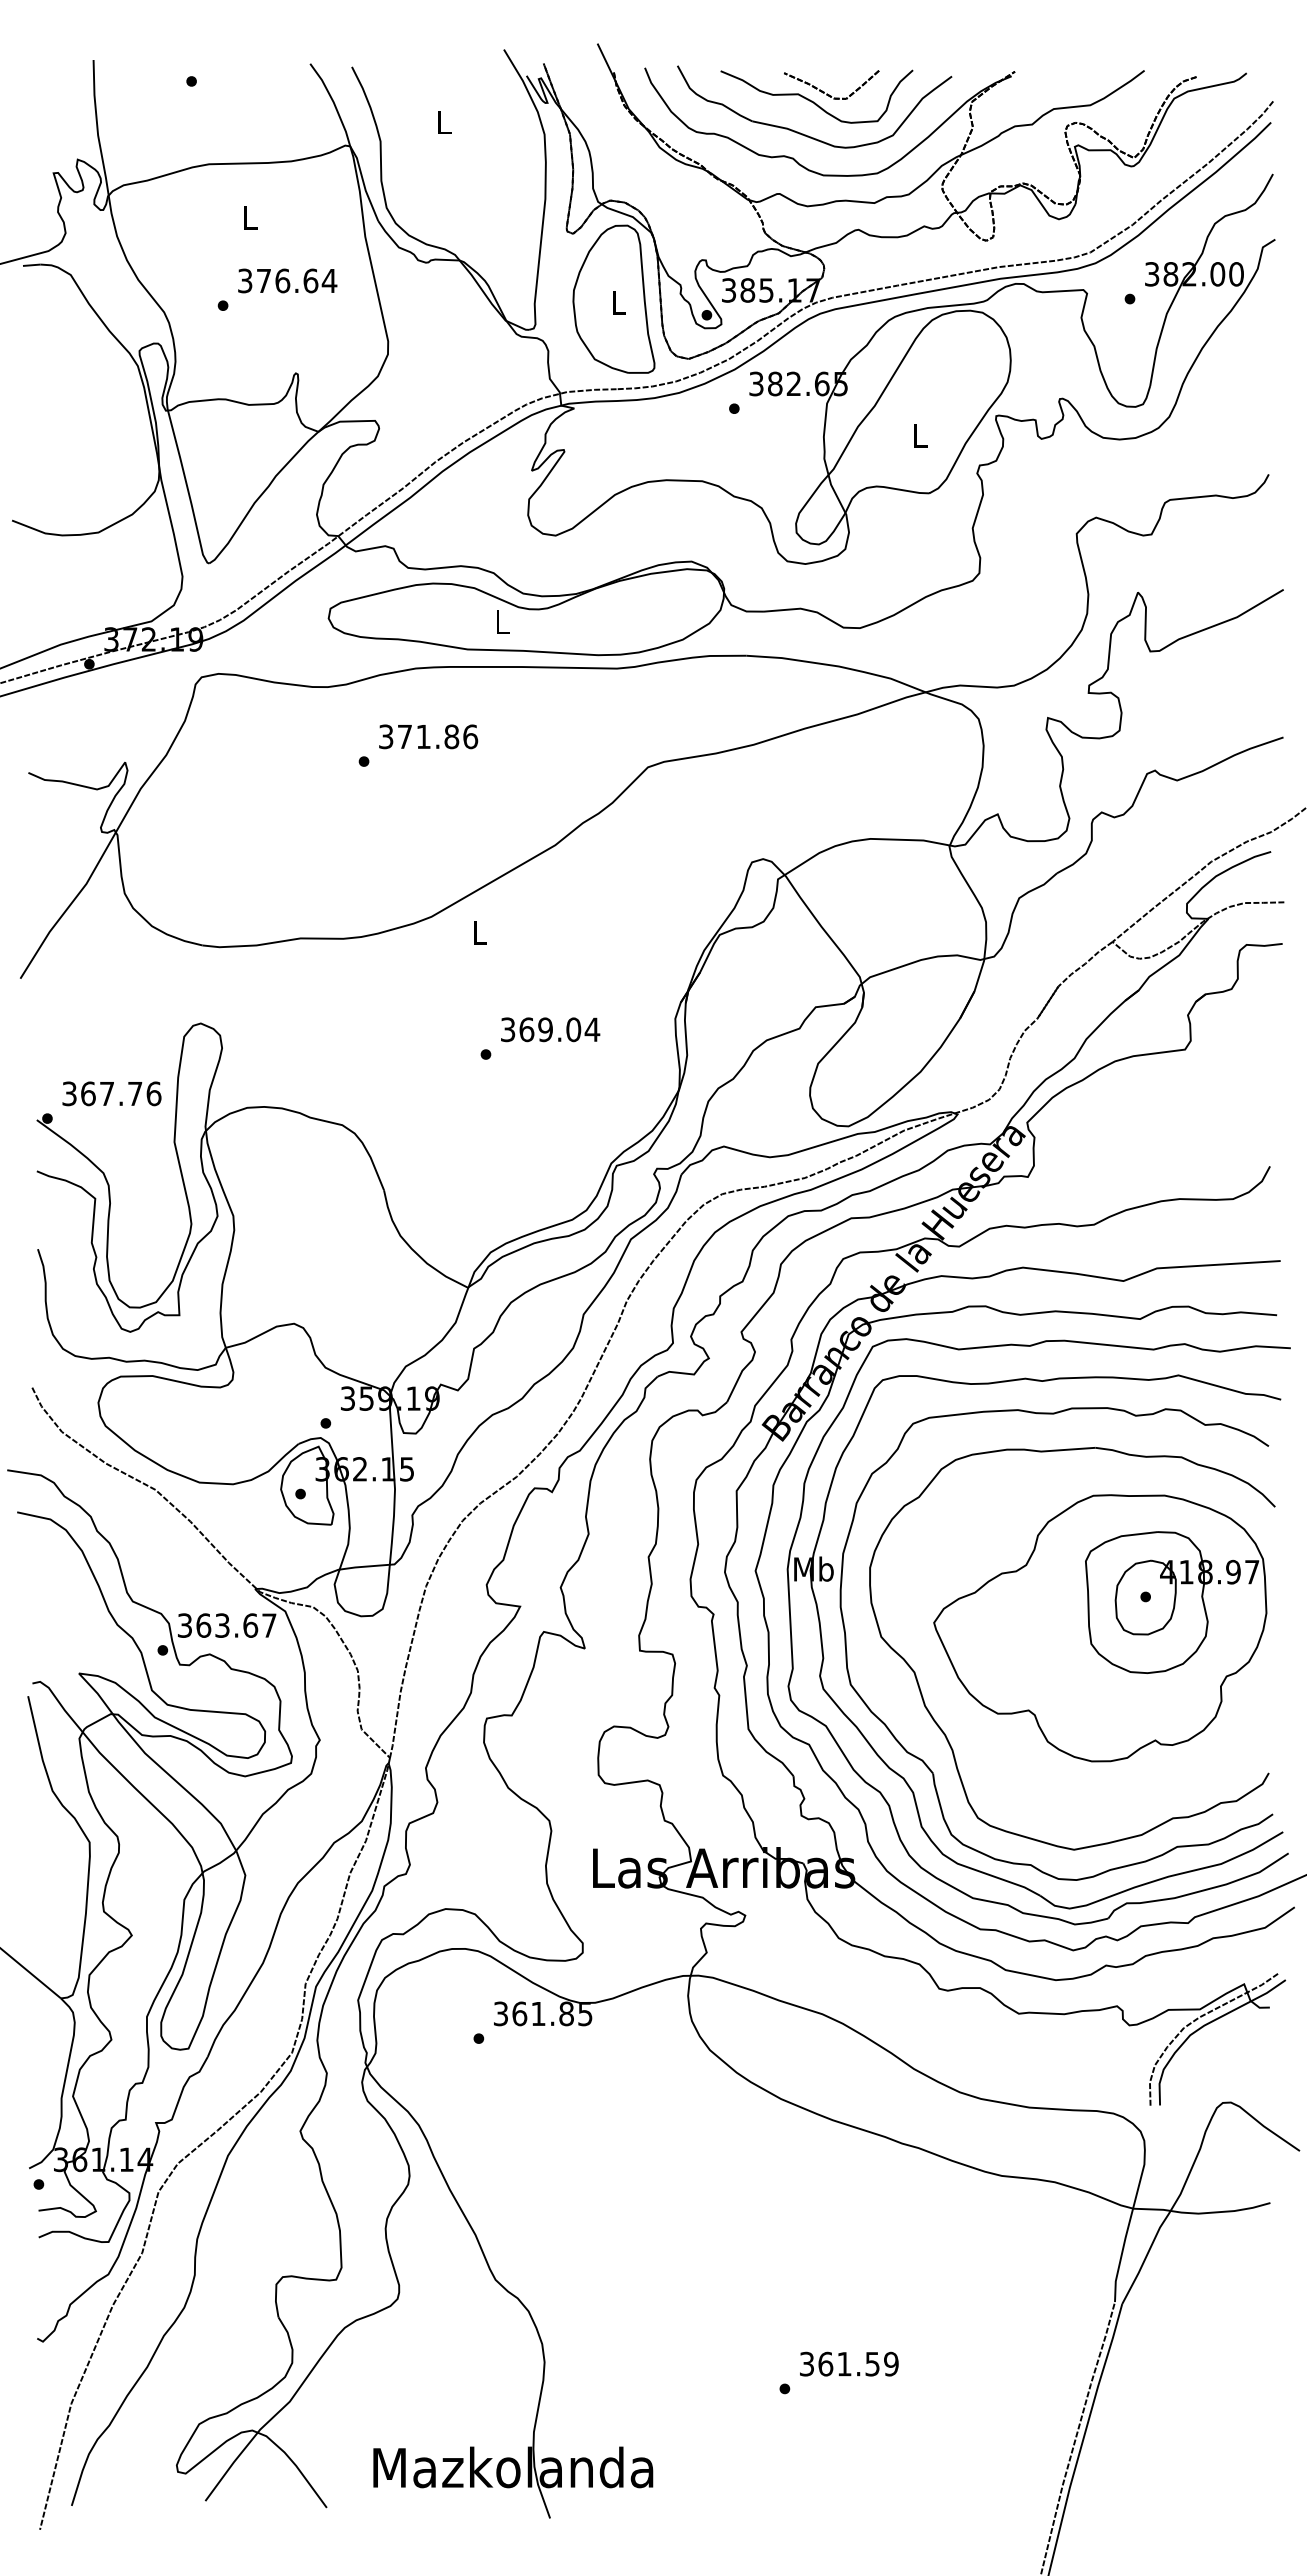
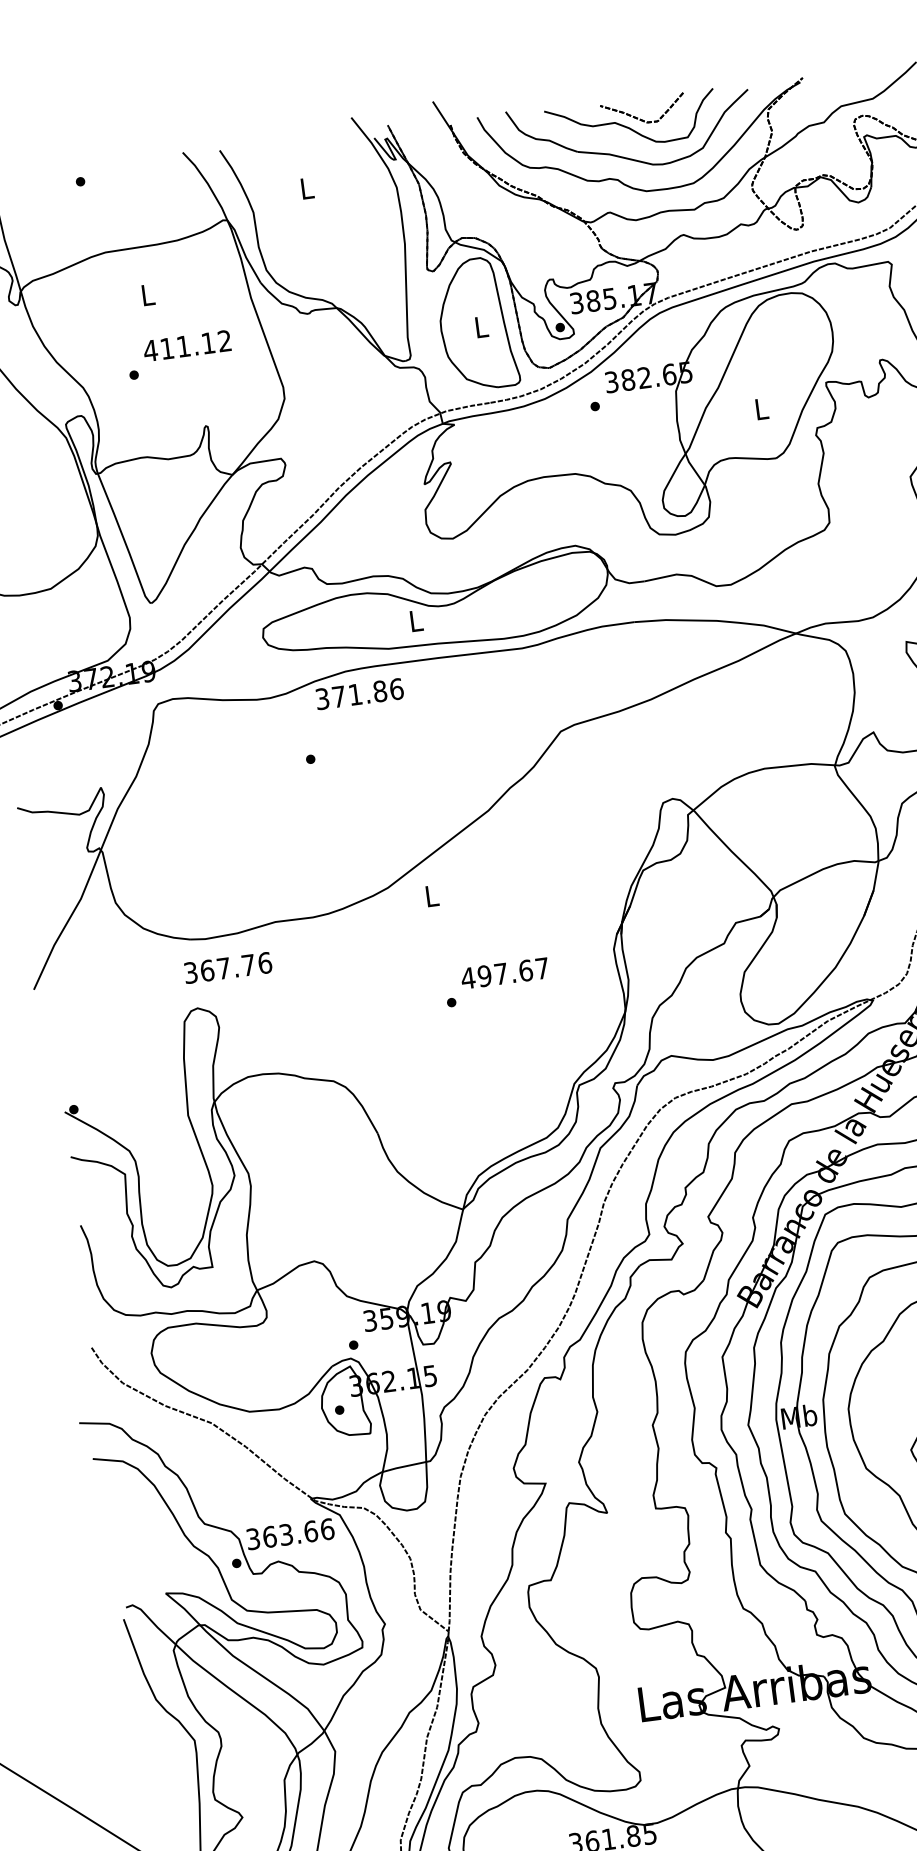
text: (287, 280) -> (187, 345), 376.64 -> 411.12
text: (428, 736) -> (359, 693), moved
text: (550, 1029) -> (505, 973), 369.04 -> 497.67
text: (111, 1093) -> (227, 967), moved
text: (269, 1625) -> (327, 1529), 363.67 -> 363.66

